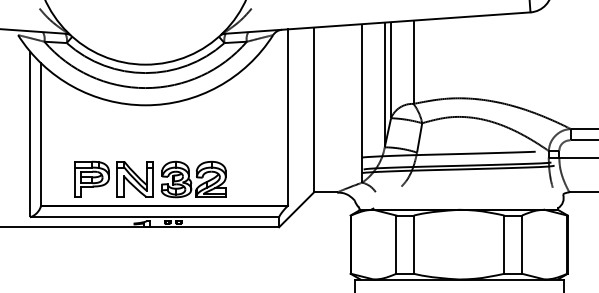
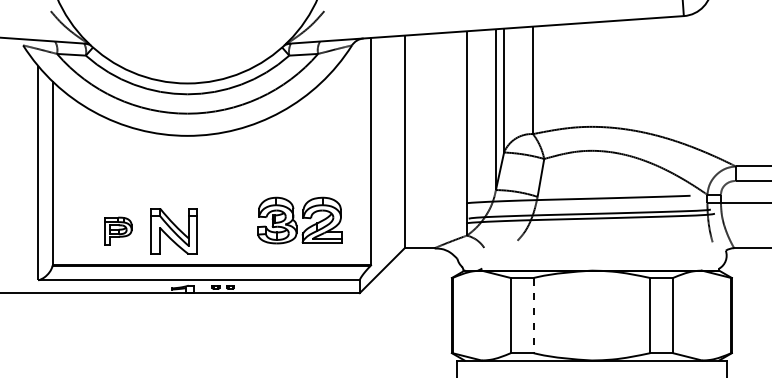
part: (92, 178) -> (118, 230), size x0.6
part: (193, 179) -> (299, 220), moved
line: (413, 244) -> (533, 315), solid -> dashed

